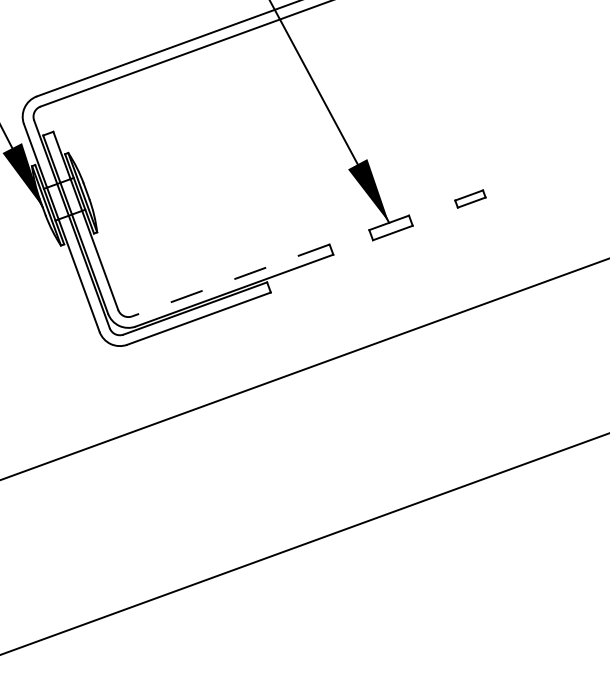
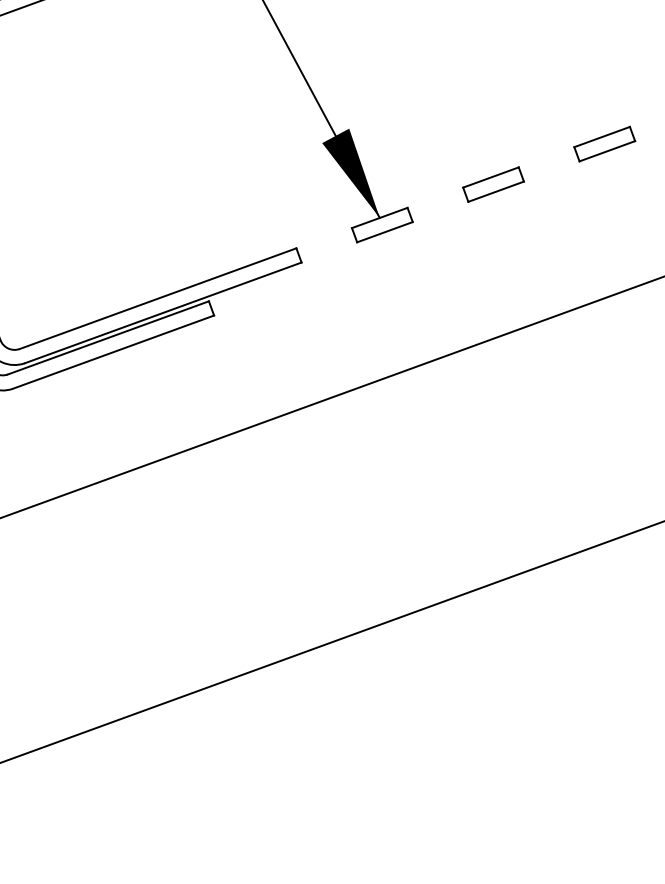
part: (549, 169) -> (604, 143), added
part: (470, 198) -> (493, 183), size x1.43
line: (230, 280) -> (157, 298), dashed -> solid

